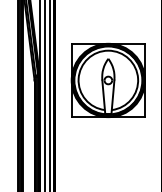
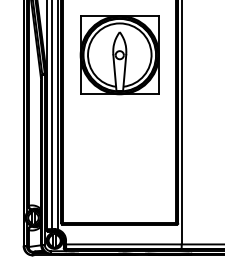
part: (108, 80) -> (119, 55), moved

